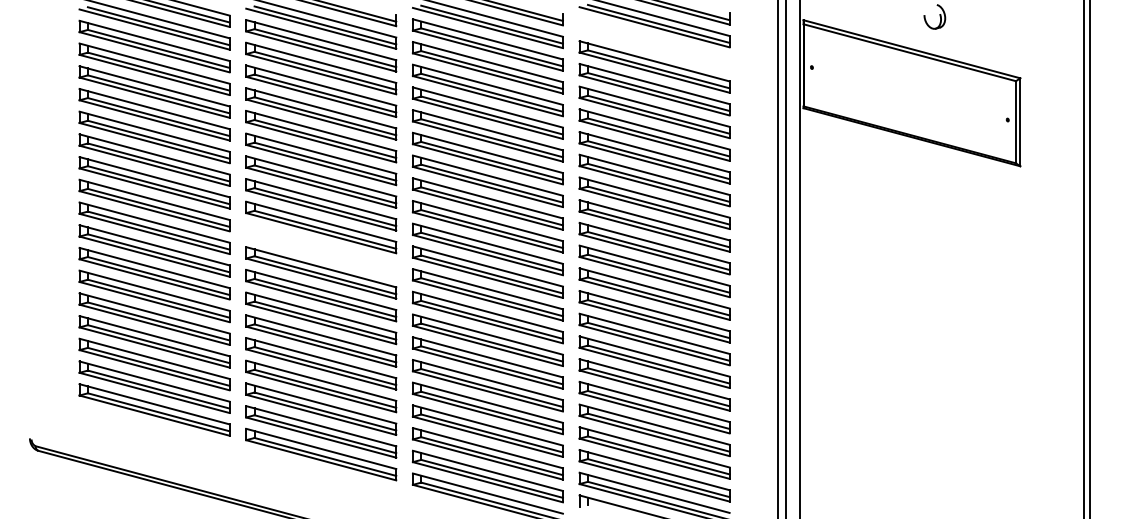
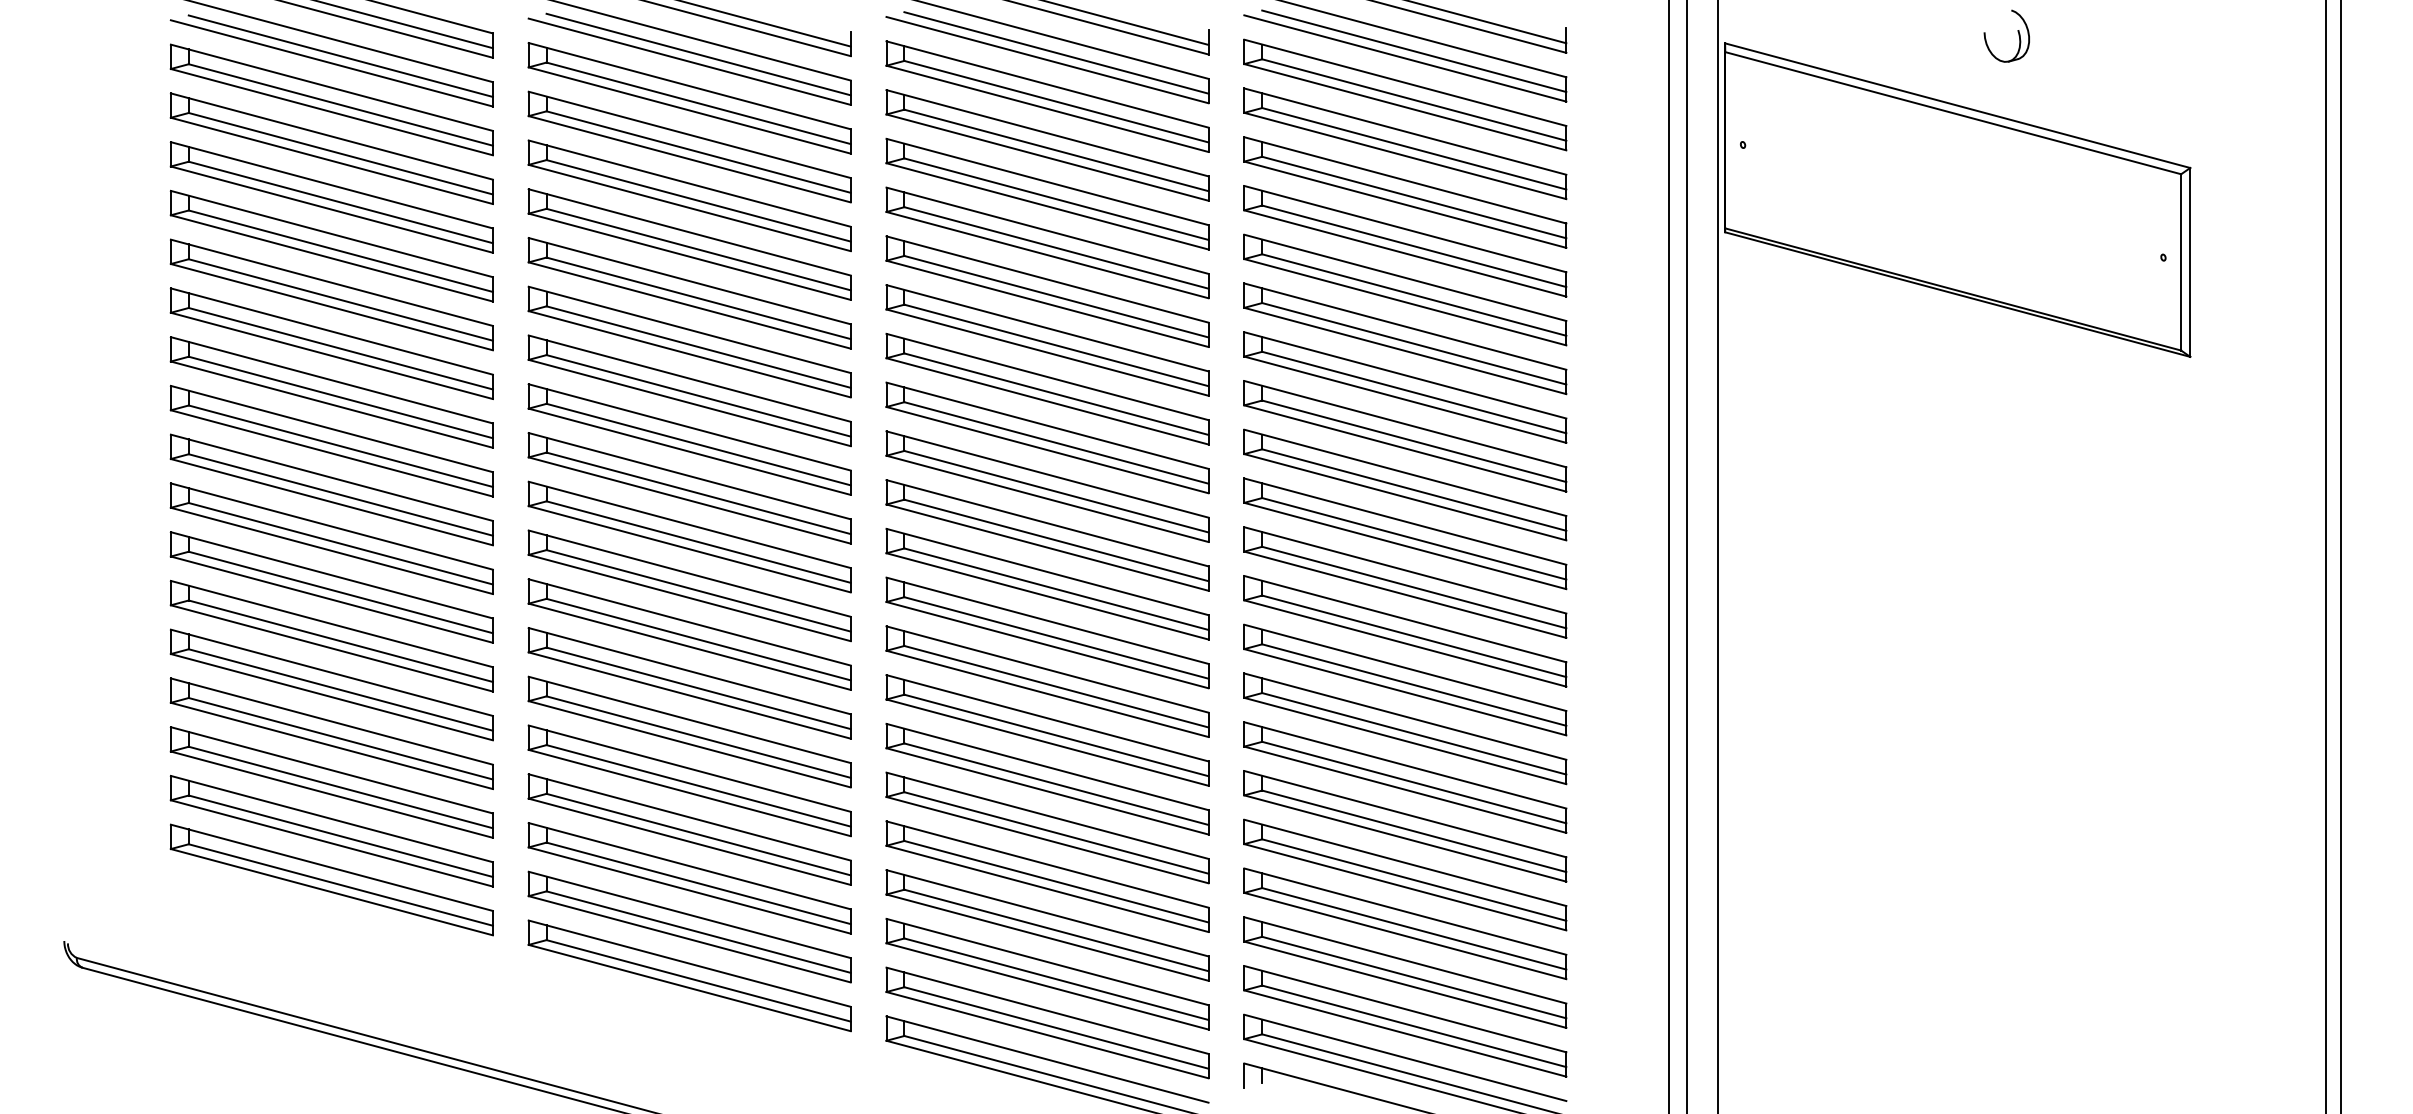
part: (654, 43) -> (1405, 93), added
part: (321, 249) -> (690, 535), added

